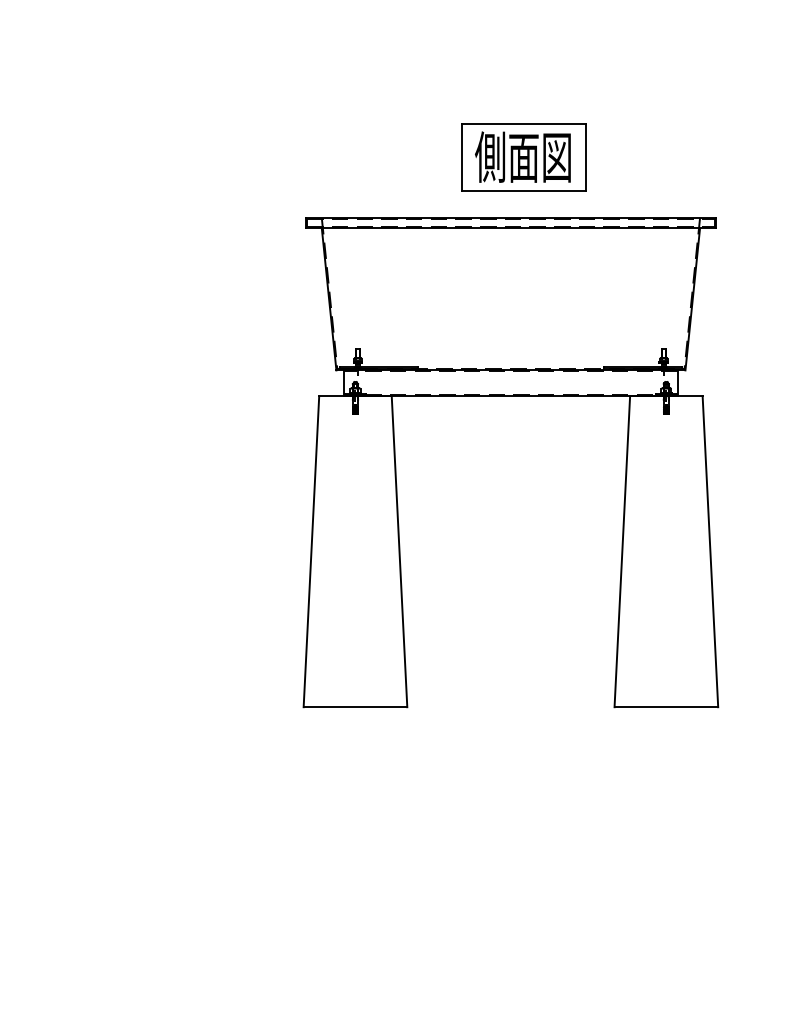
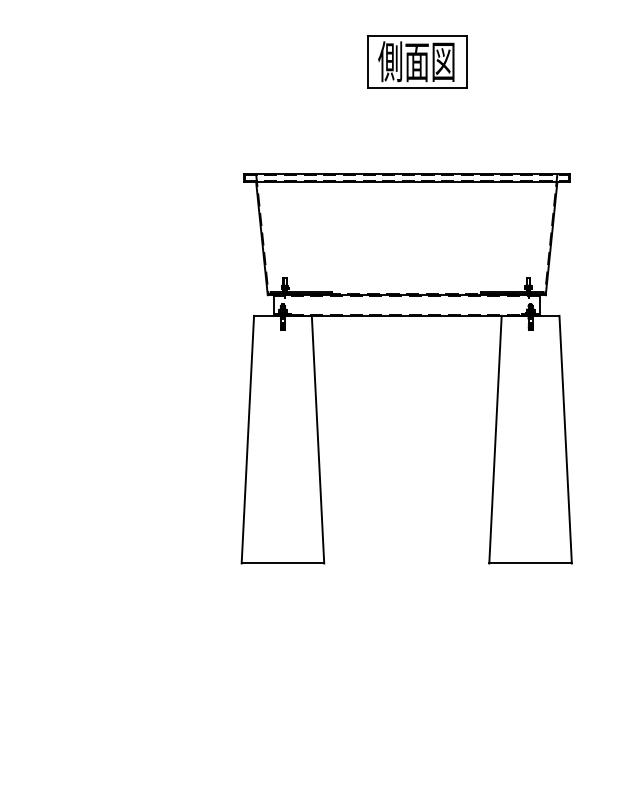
part: (523, 157) -> (416, 61), moved

